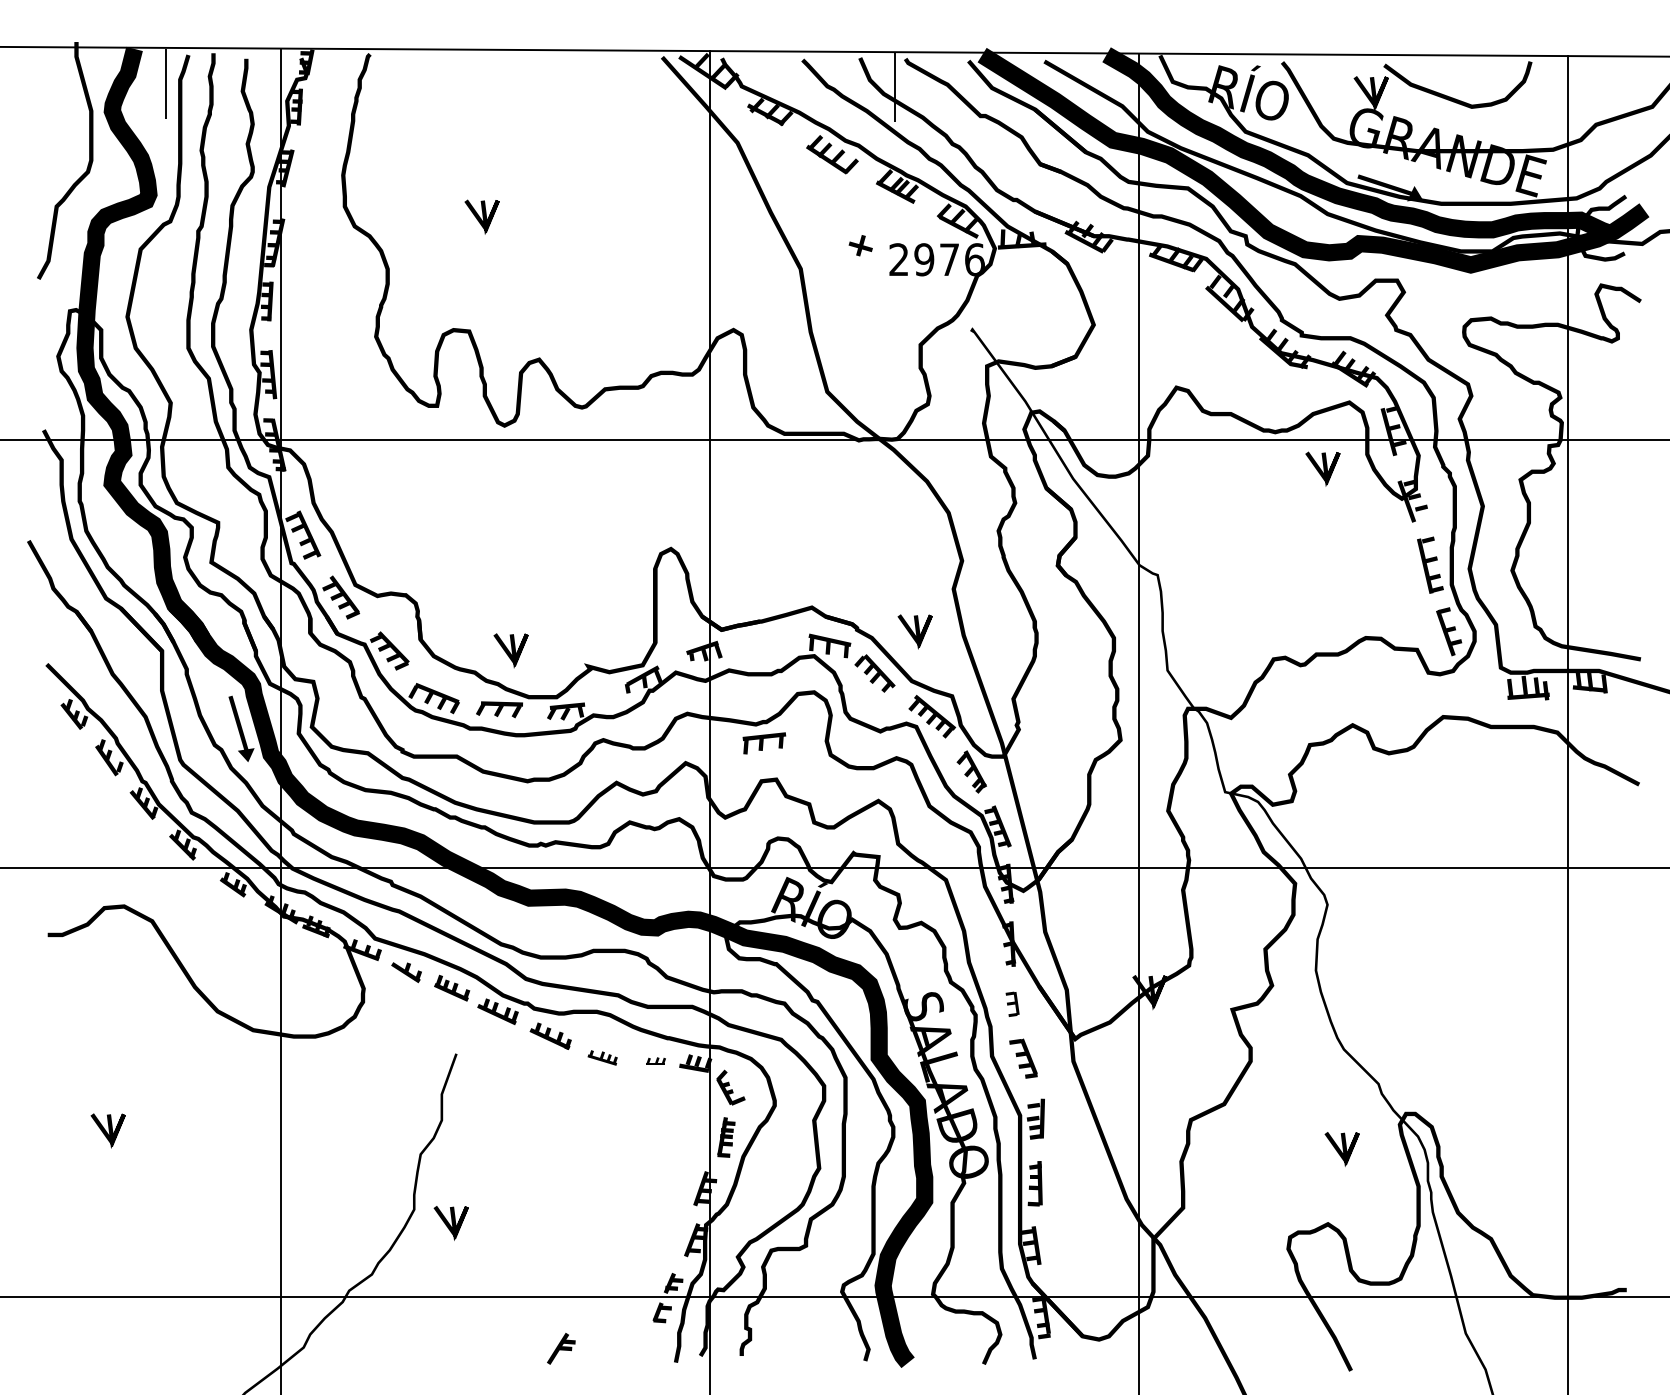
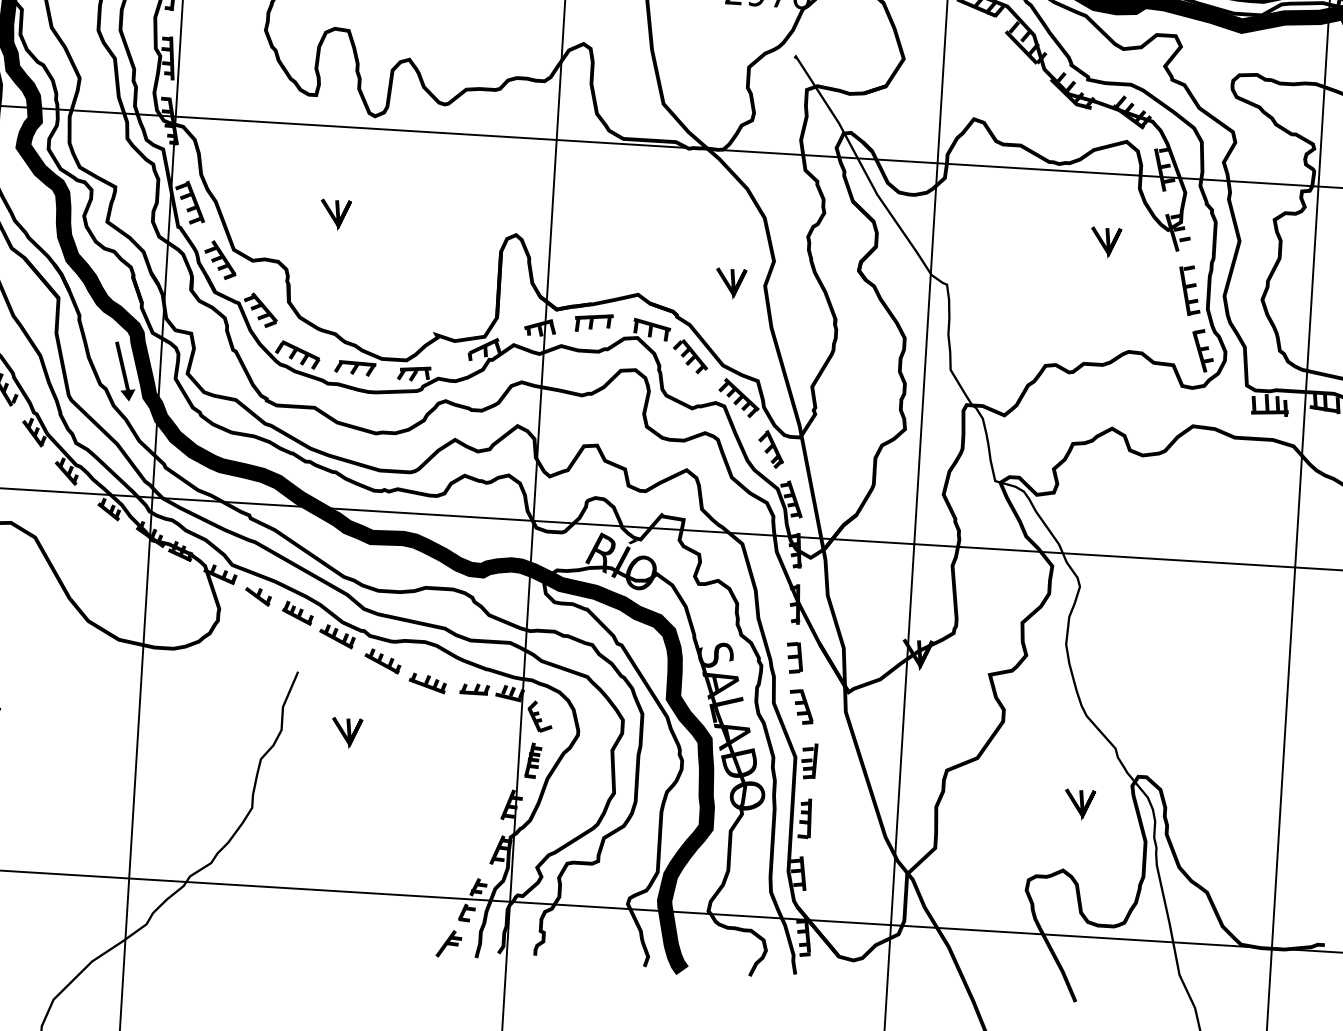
line: (1323, 468) -> (1106, 242), moved
line: (913, 631) -> (729, 283), moved
line: (509, 650) -> (334, 214), moved
part: (764, 743) -> (594, 323), moved
part: (1012, 1004) -> (794, 658), size x1.43
part: (602, 1057) -> (427, 682), size x1.43
part: (655, 1060) -> (474, 688), size x1.67
line: (449, 1223) -> (345, 733), moved
part: (561, 1348) -> (449, 943), moved

